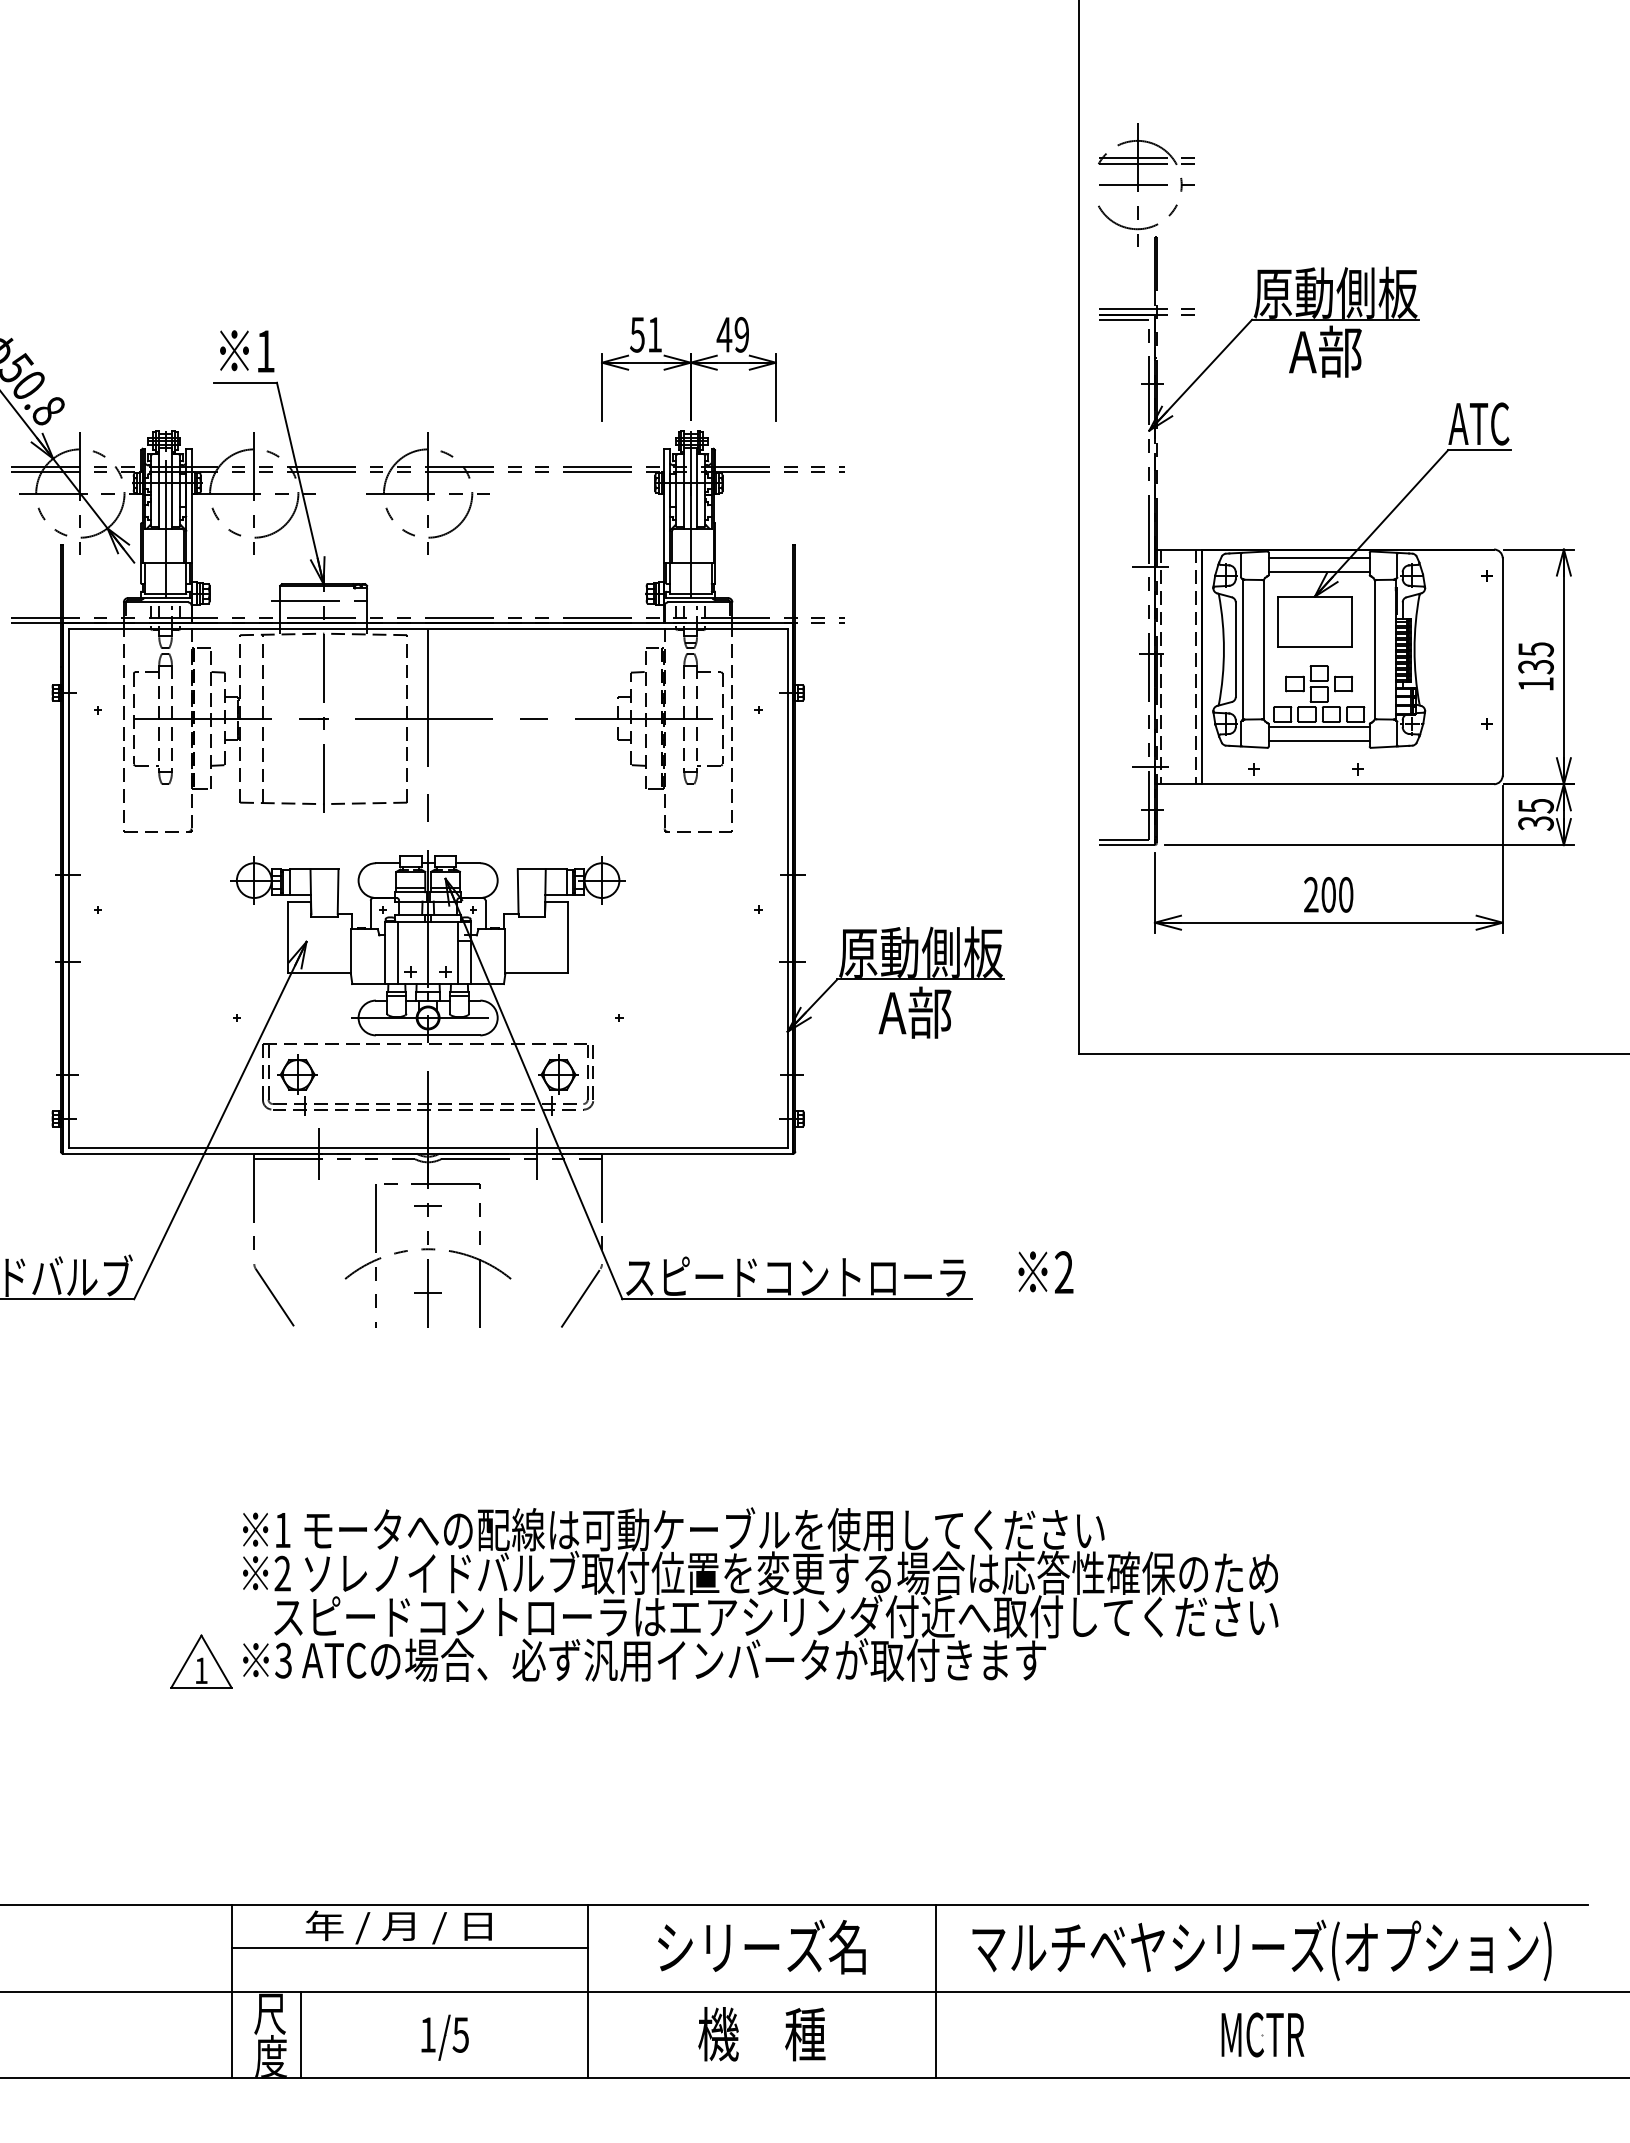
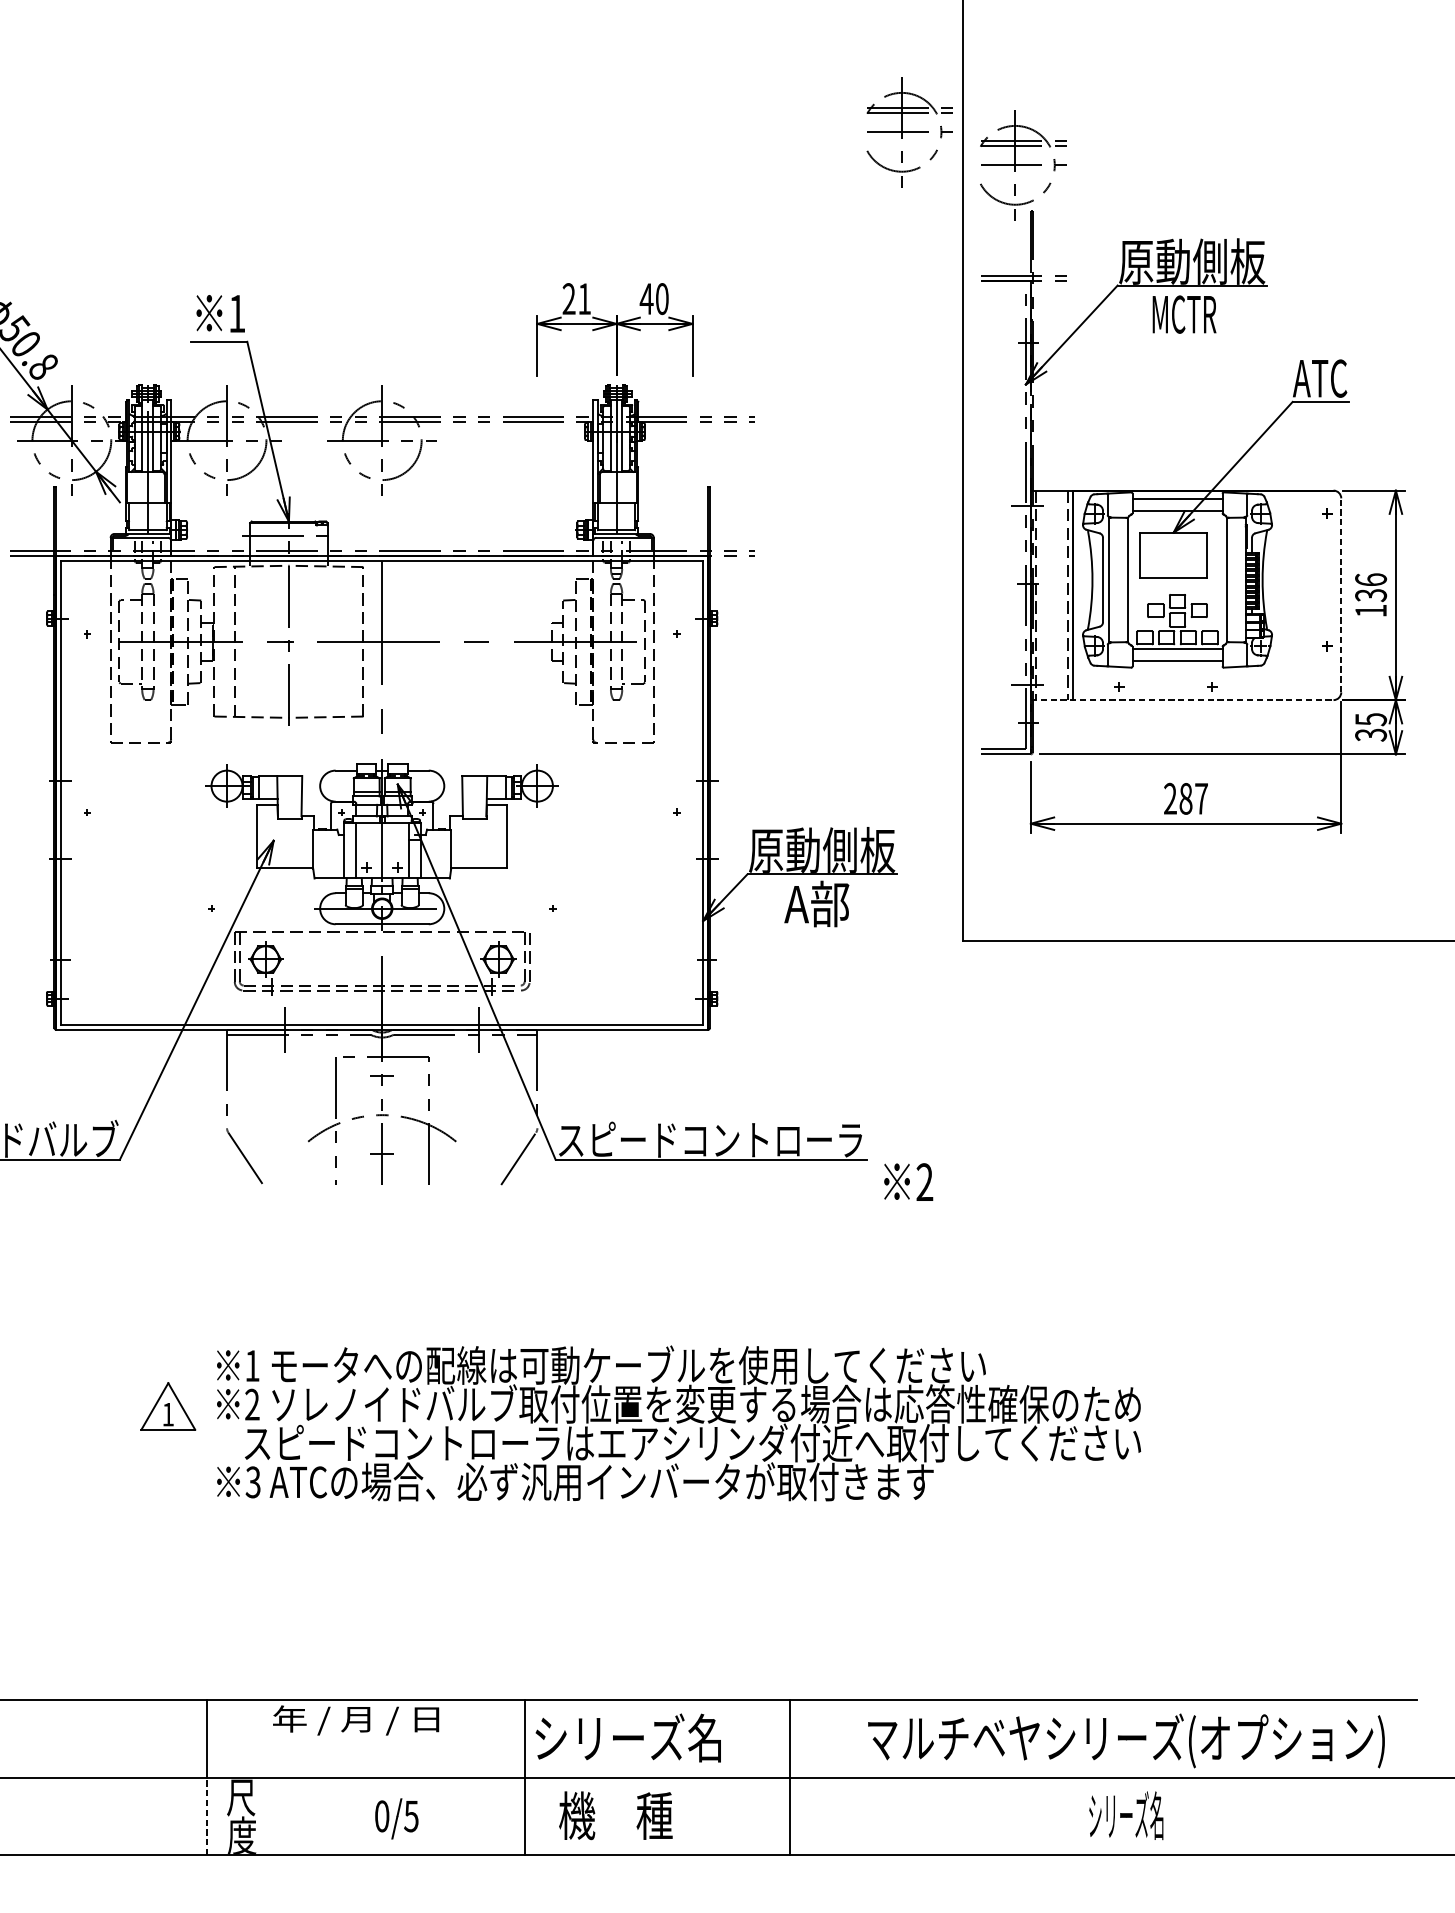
part: (1019, 147) -> (910, 131), added
line: (1123, 320) -> (1002, 286), removed
text: (637, 334) -> (569, 298), 51 -> 21
text: (741, 334) -> (661, 298), 49 -> 40
text: (1325, 351) -> (1183, 313), A部 -> MCTR
text: (1535, 649) -> (1370, 579), 135 -> 136
line: (1502, 666) -> (1341, 595), solid -> dashed
line: (1324, 784) -> (1182, 700), solid -> dashed
text: (1337, 894) -> (1193, 798), 200 -> 287
text: (1045, 1272) -> (908, 1182), moved
part: (201, 1661) -> (168, 1406), moved
text: (761, 1946) -> (627, 1737), moved
line: (409, 1948) -> (365, 1739), removed
line: (935, 1991) -> (789, 1777), moved
text: (1262, 2033) -> (1126, 1815), MCTR -> シリーズ名
line: (231, 2034) -> (206, 1815), solid -> dashed
line: (301, 2034) -> (269, 1815), removed
text: (428, 2034) -> (382, 1815), 1/5 -> 0/5
text: (761, 2034) -> (615, 1815), moved

